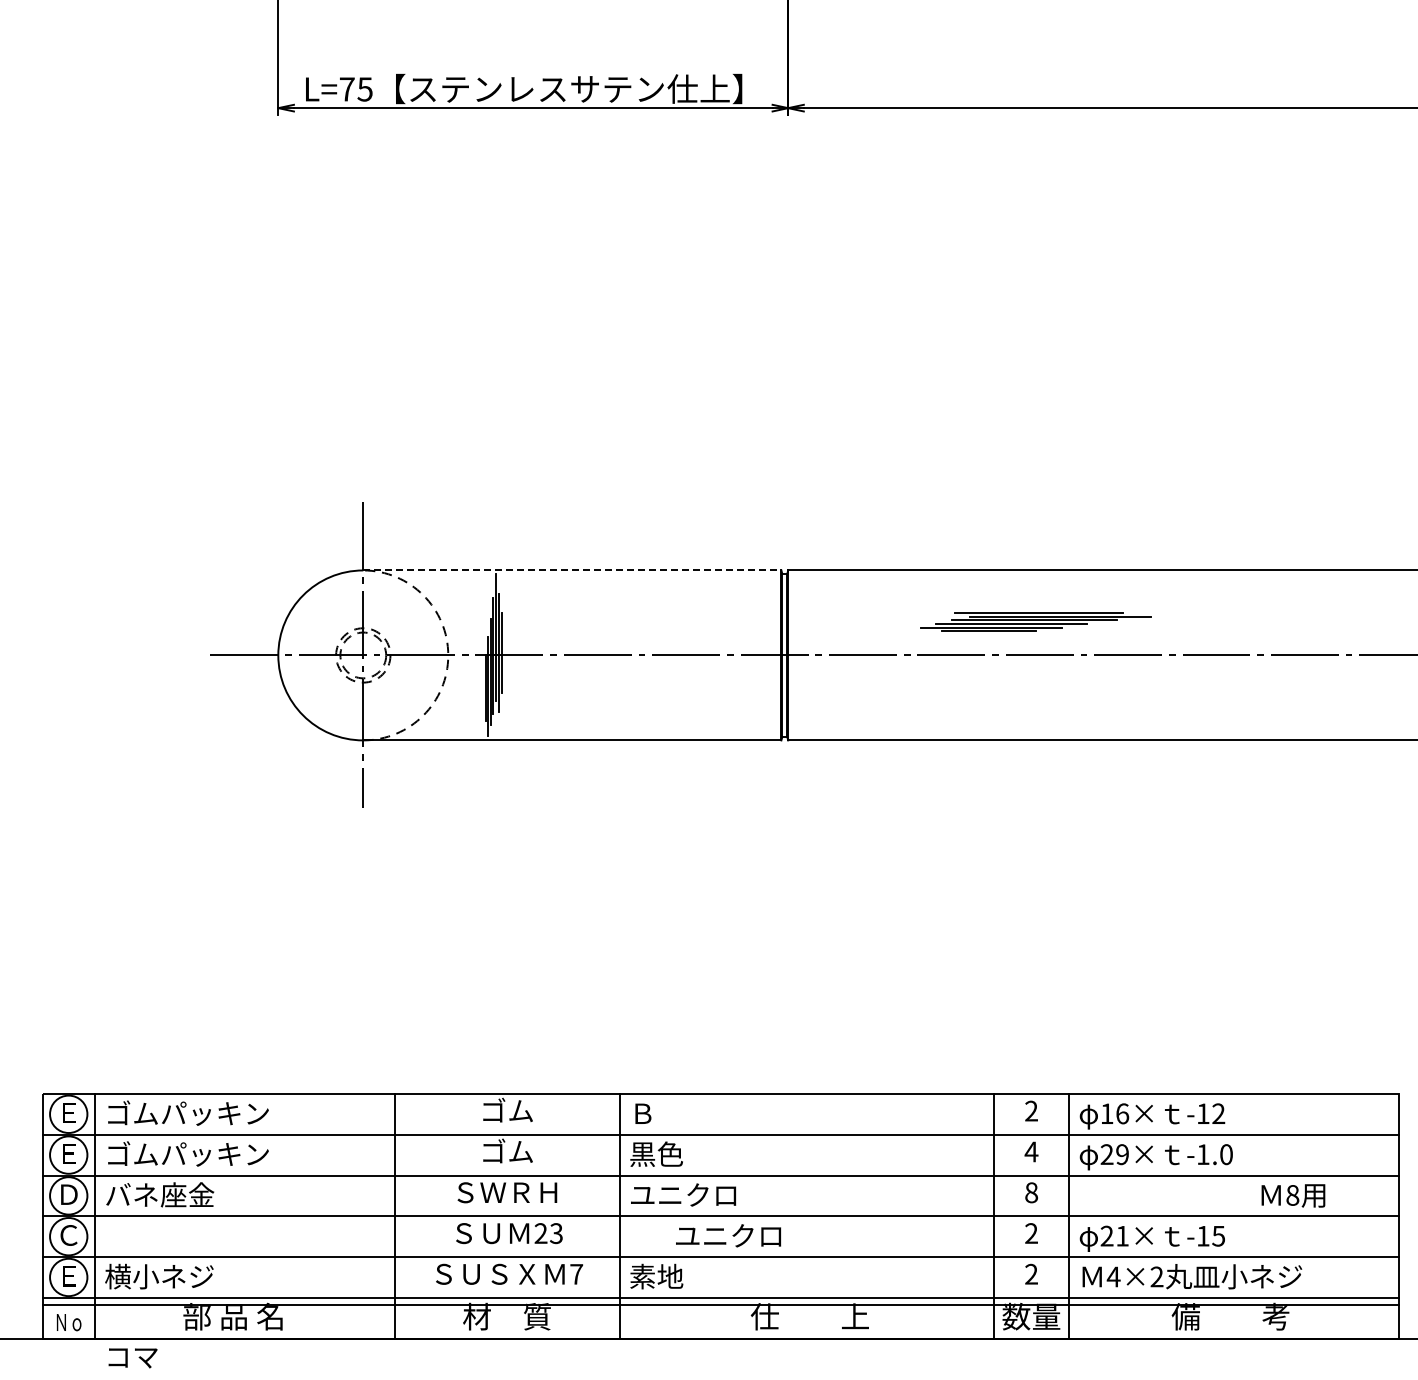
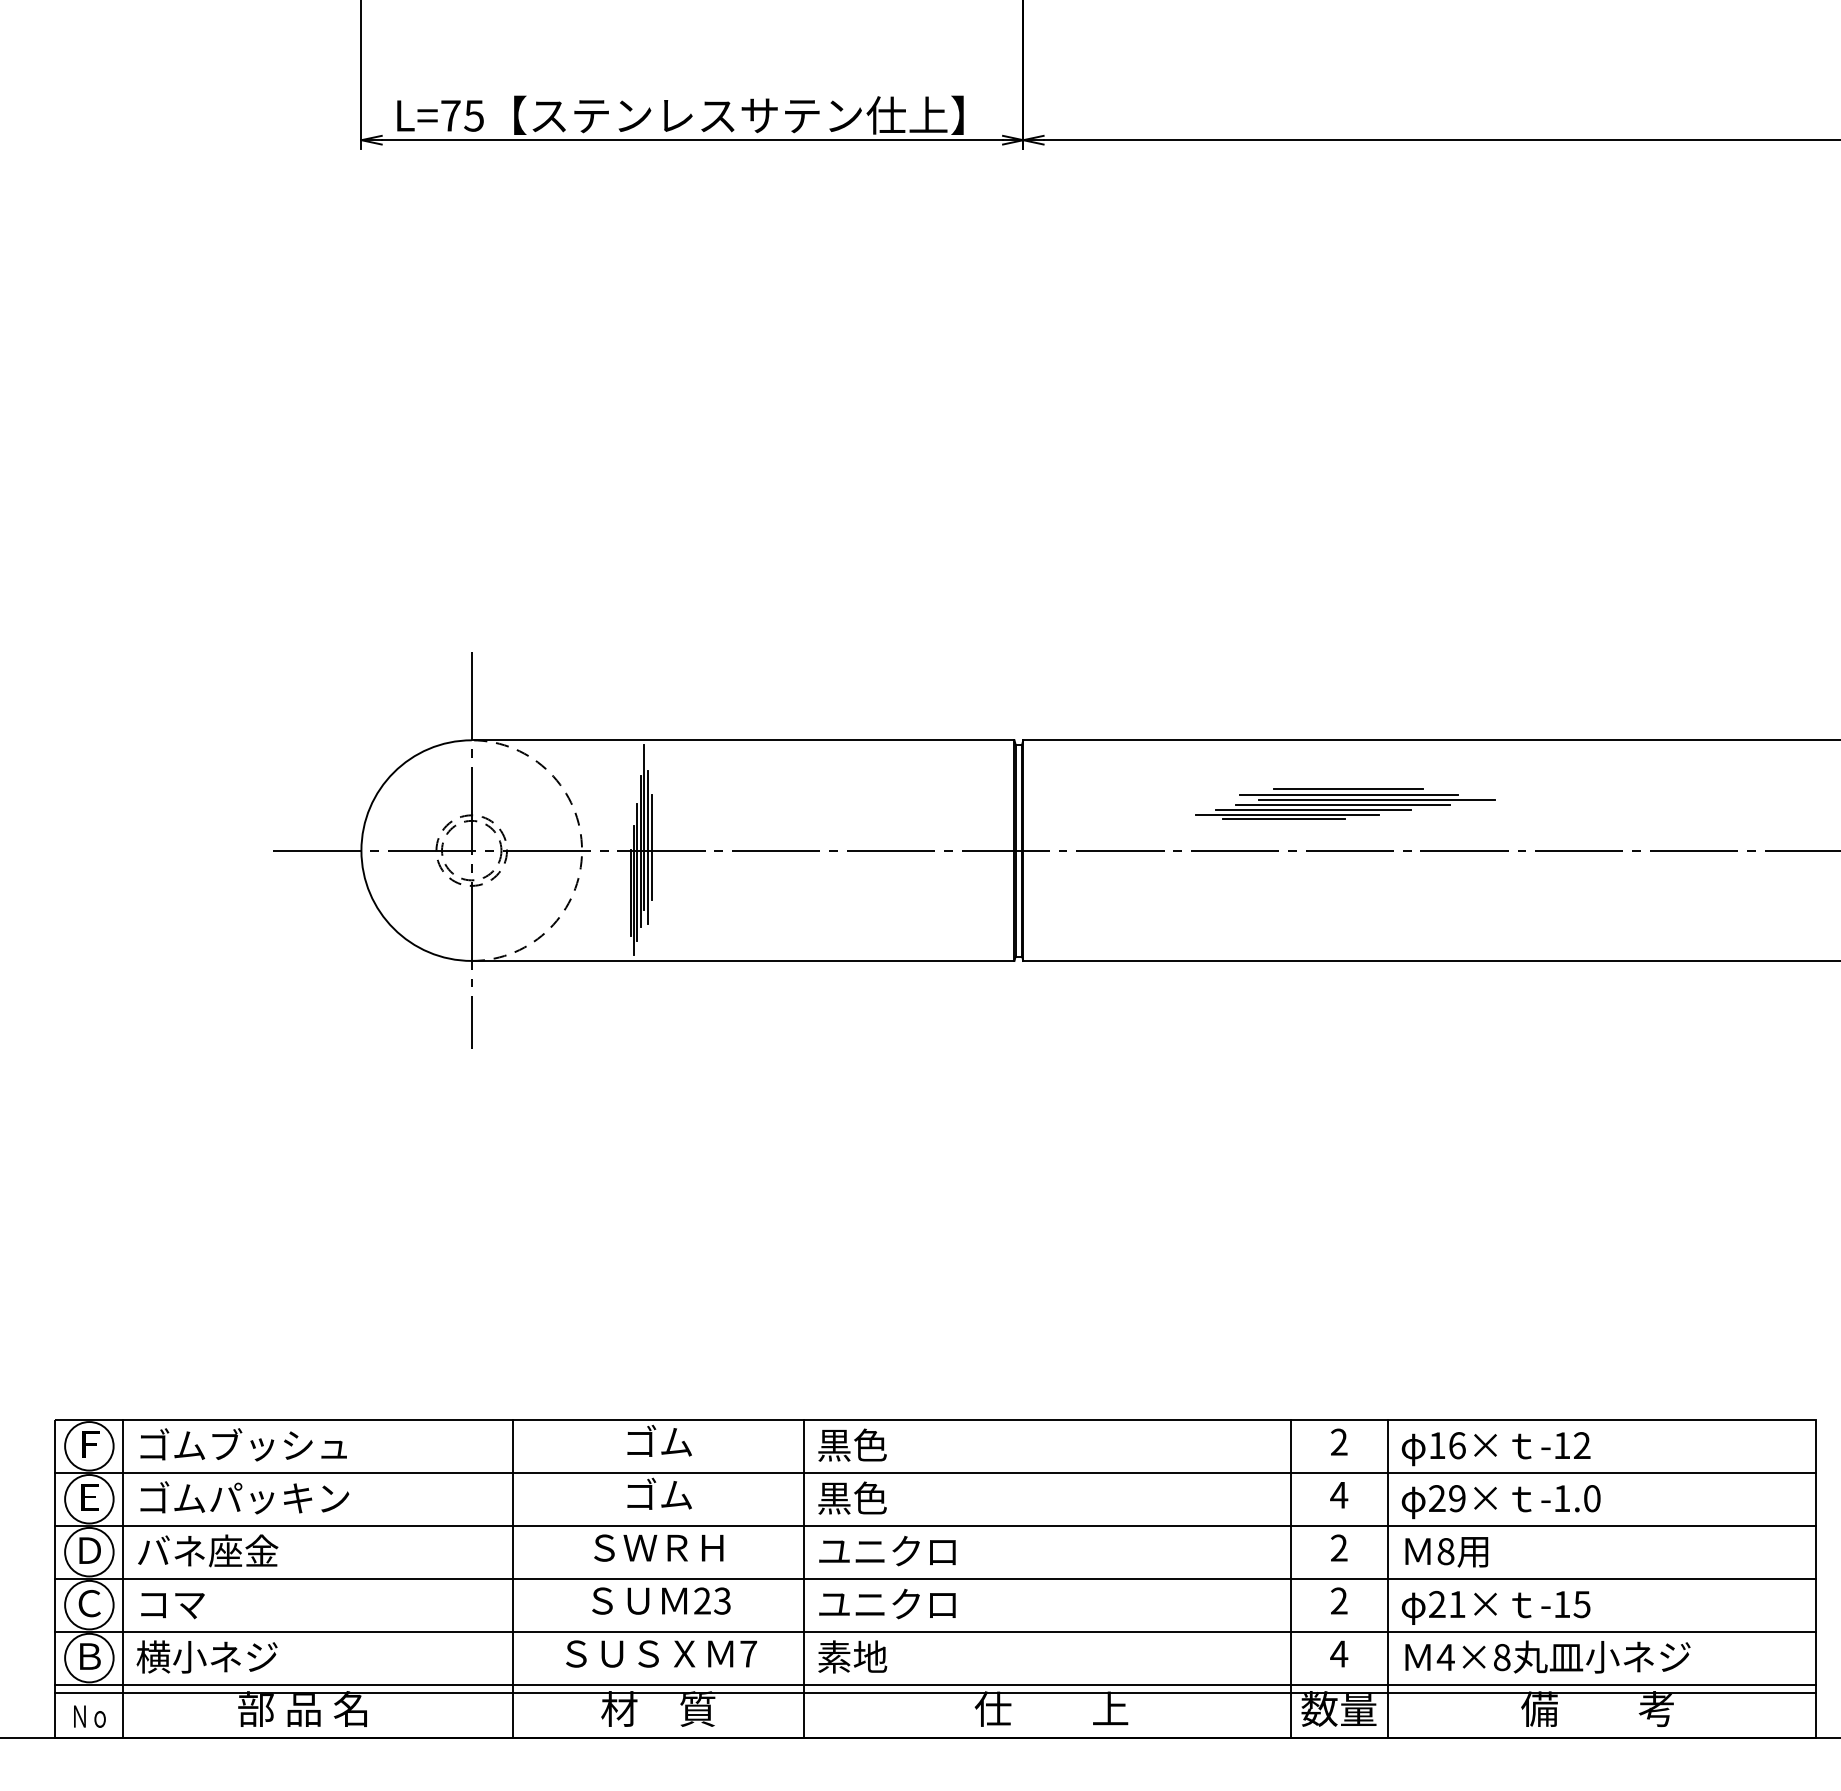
line: (572, 570) -> (743, 740), dashed -> solid
line: (1038, 608) -> (1348, 789), added
text: (70, 1112) -> (91, 1443), Ｅ -> Ｆ
text: (215, 1112) -> (279, 1443), ゴムパッキン -> ゴムブッシュ
text: (656, 1113) -> (852, 1445), Ｂ -> 黒色
text: (1031, 1192) -> (1339, 1547), 8 -> 2
text: (1293, 1195) -> (1446, 1551), moved
text: (728, 1235) -> (887, 1603), moved
text: (1031, 1273) -> (1339, 1652), 2 -> 4
text: (69, 1276) -> (90, 1656), Ｅ -> Ｂ
text: (1156, 1276) -> (1501, 1656), 4×2 -> 4×8
text: (132, 1358) -> (172, 1606), moved

